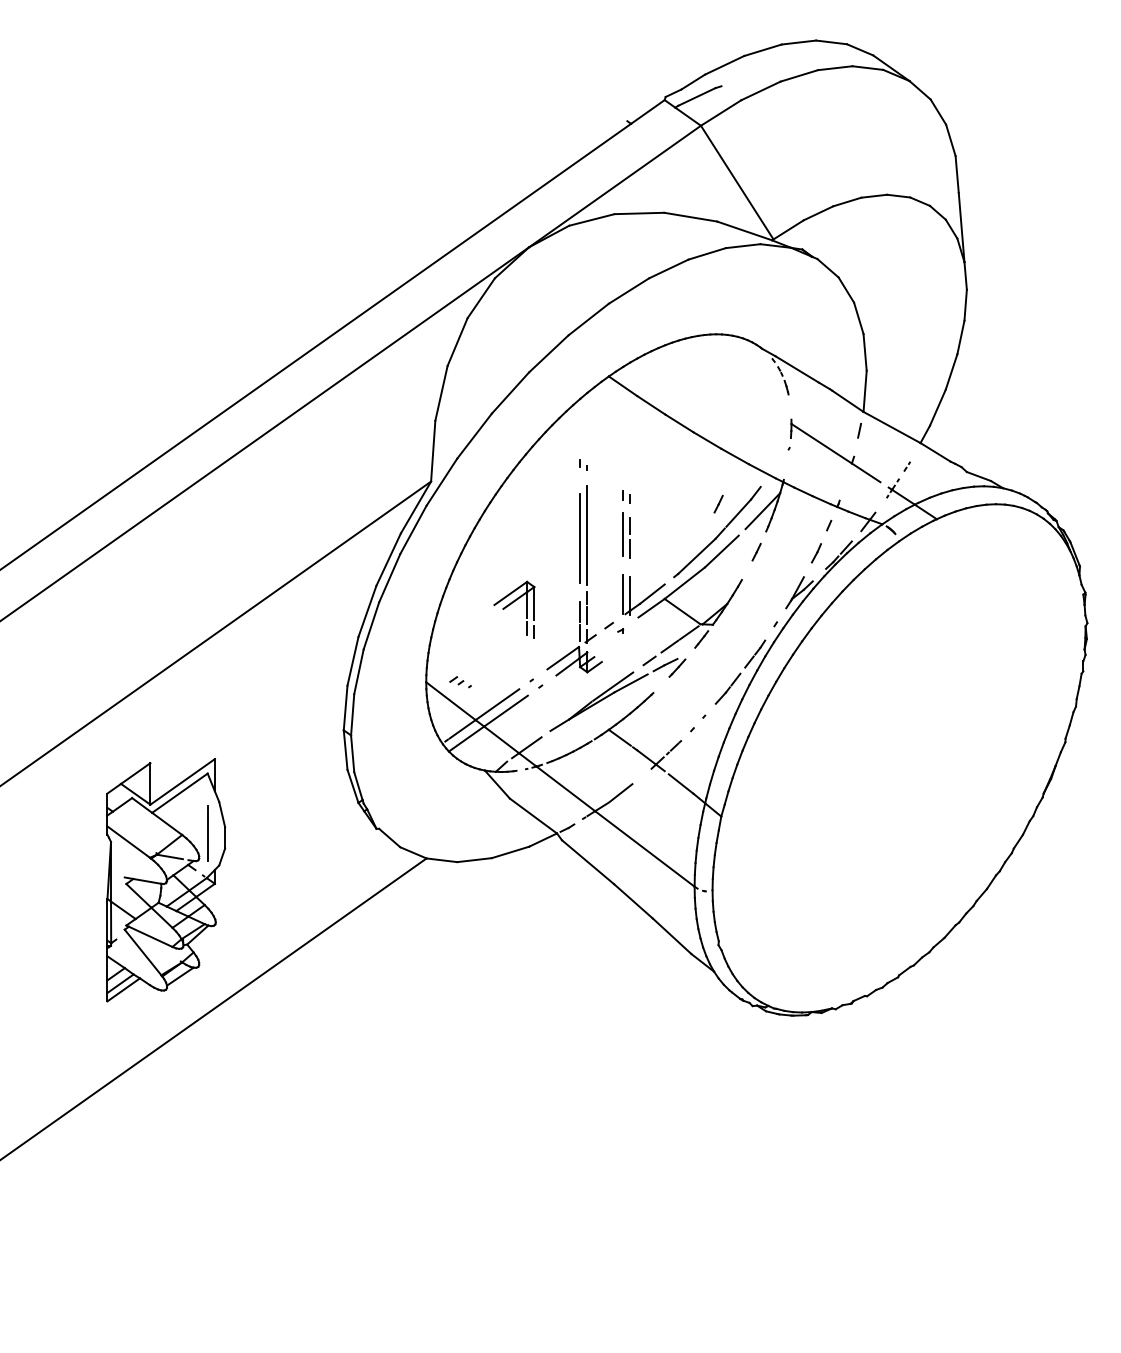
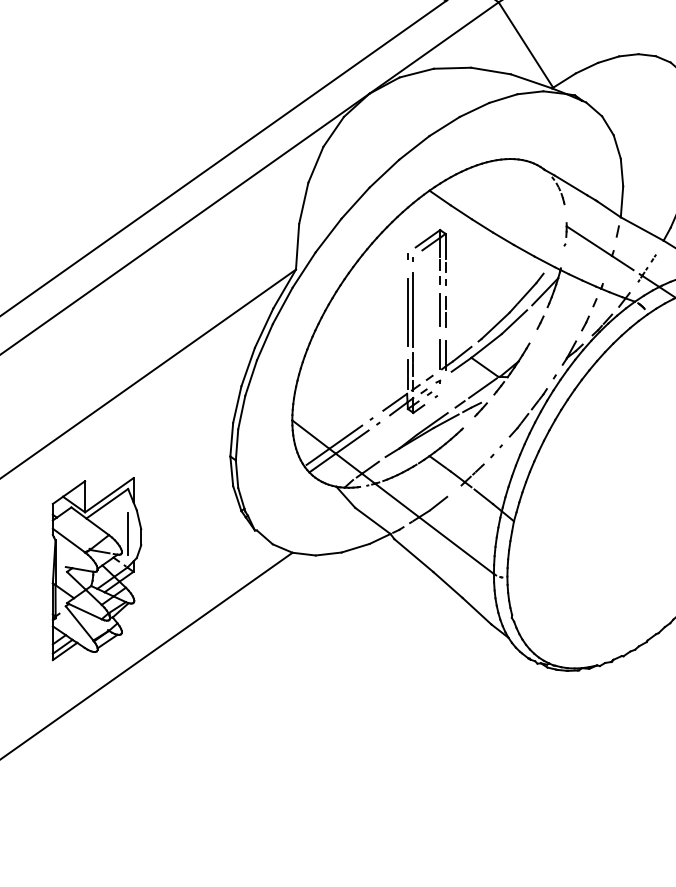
line: (718, 503) -> (511, 286), removed
part: (514, 609) -> (430, 250), moved
part: (460, 682) -> (429, 393), moved

